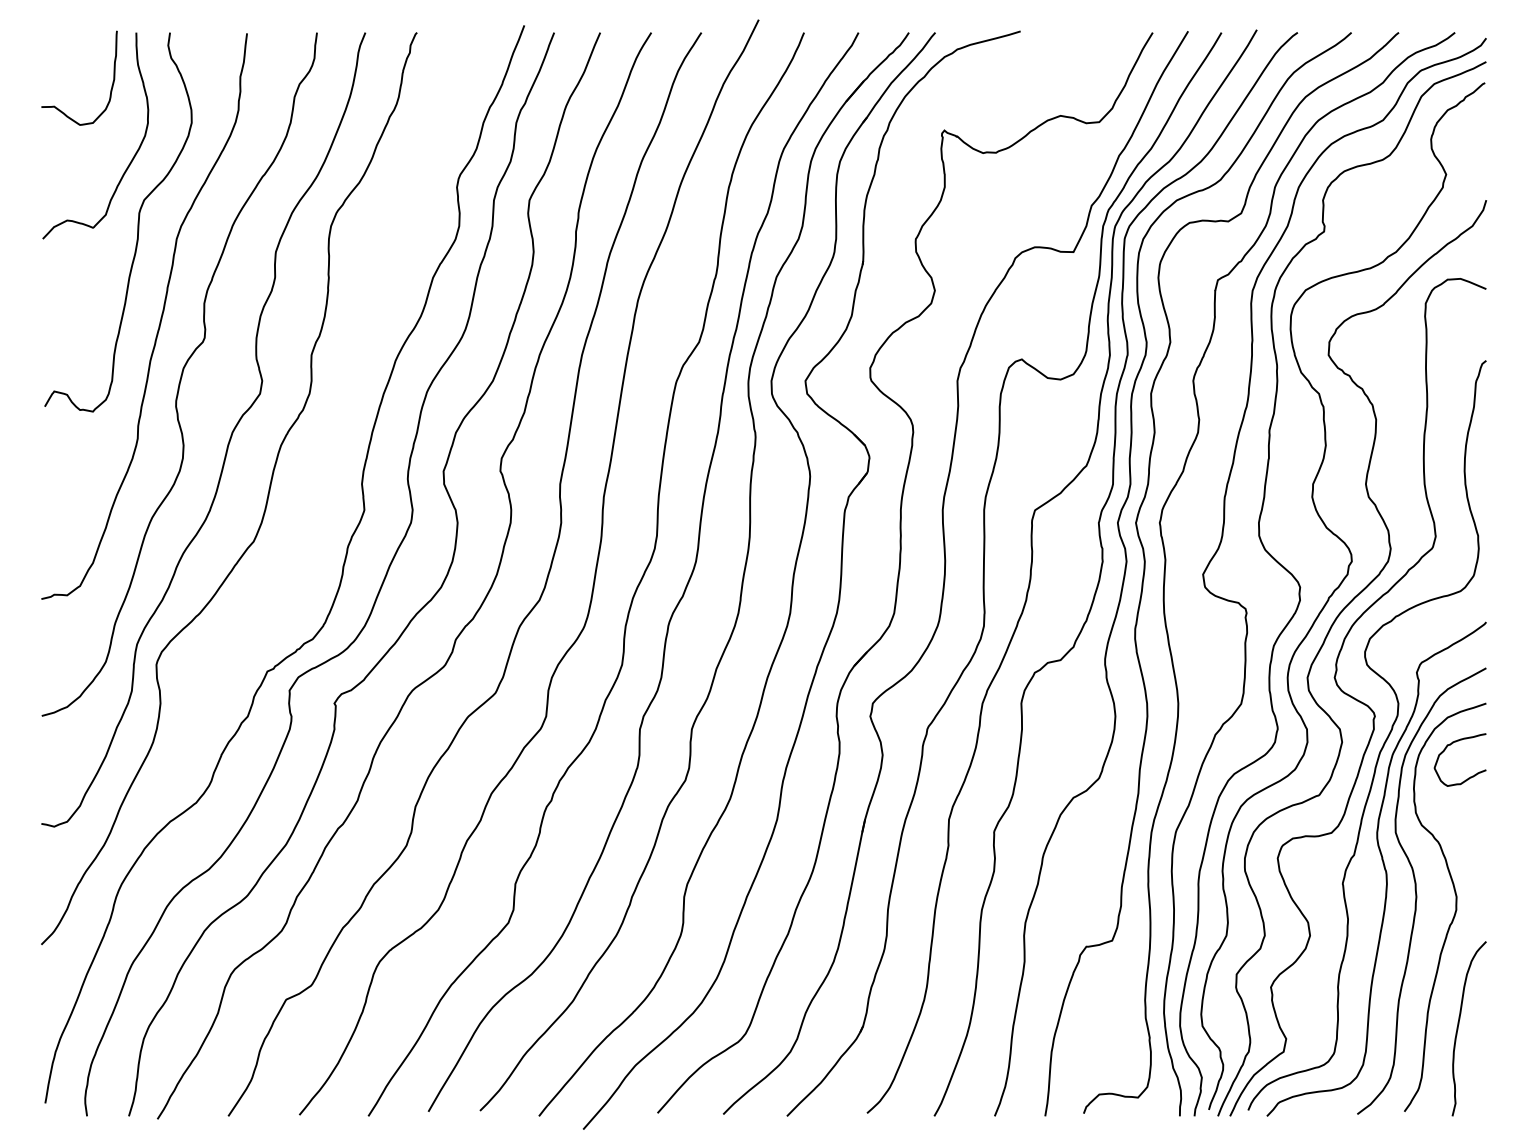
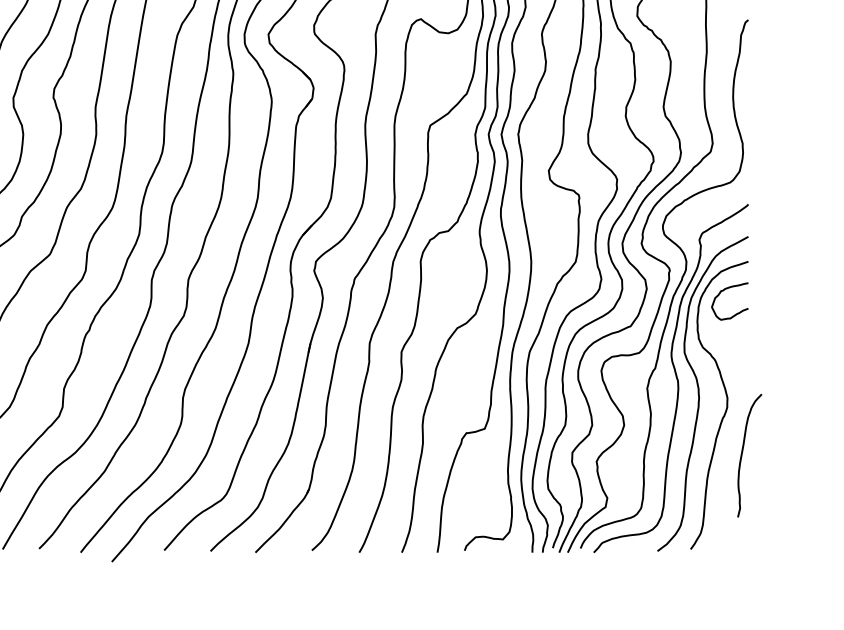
curve: (1459, 1024) -> (742, 452), moved

